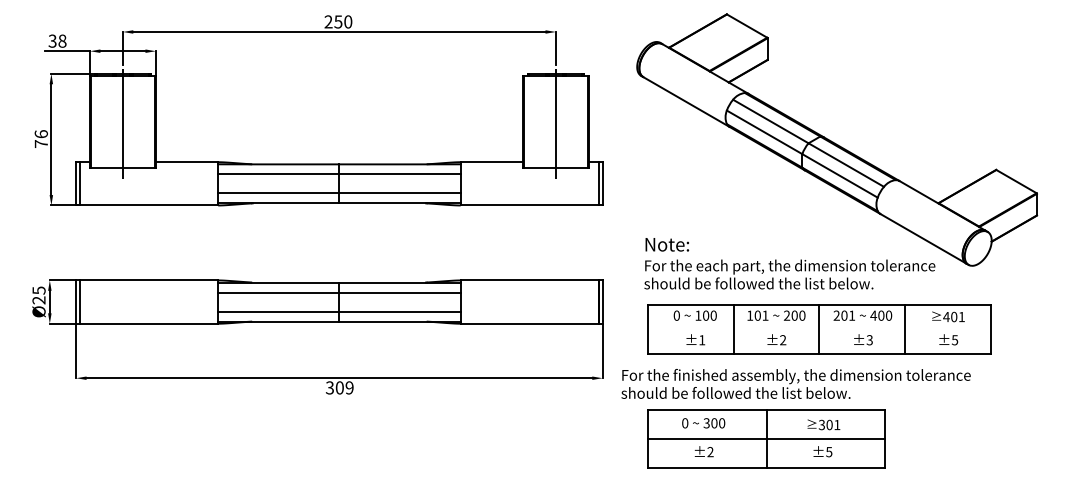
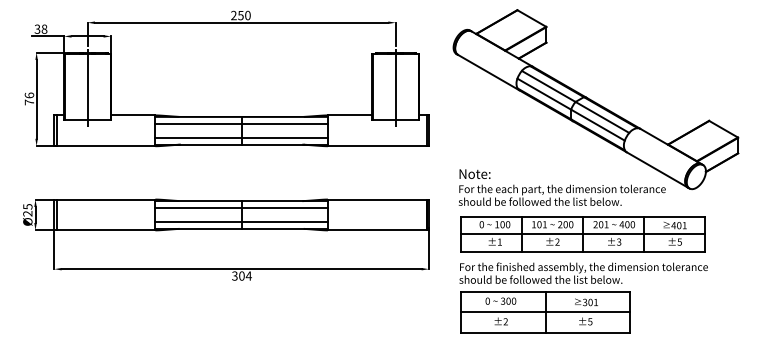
line: (819, 329) -> (583, 234), added
text: (795, 382) -> (583, 272), moved
text: (349, 387) -> (248, 275), 309 -> 304

